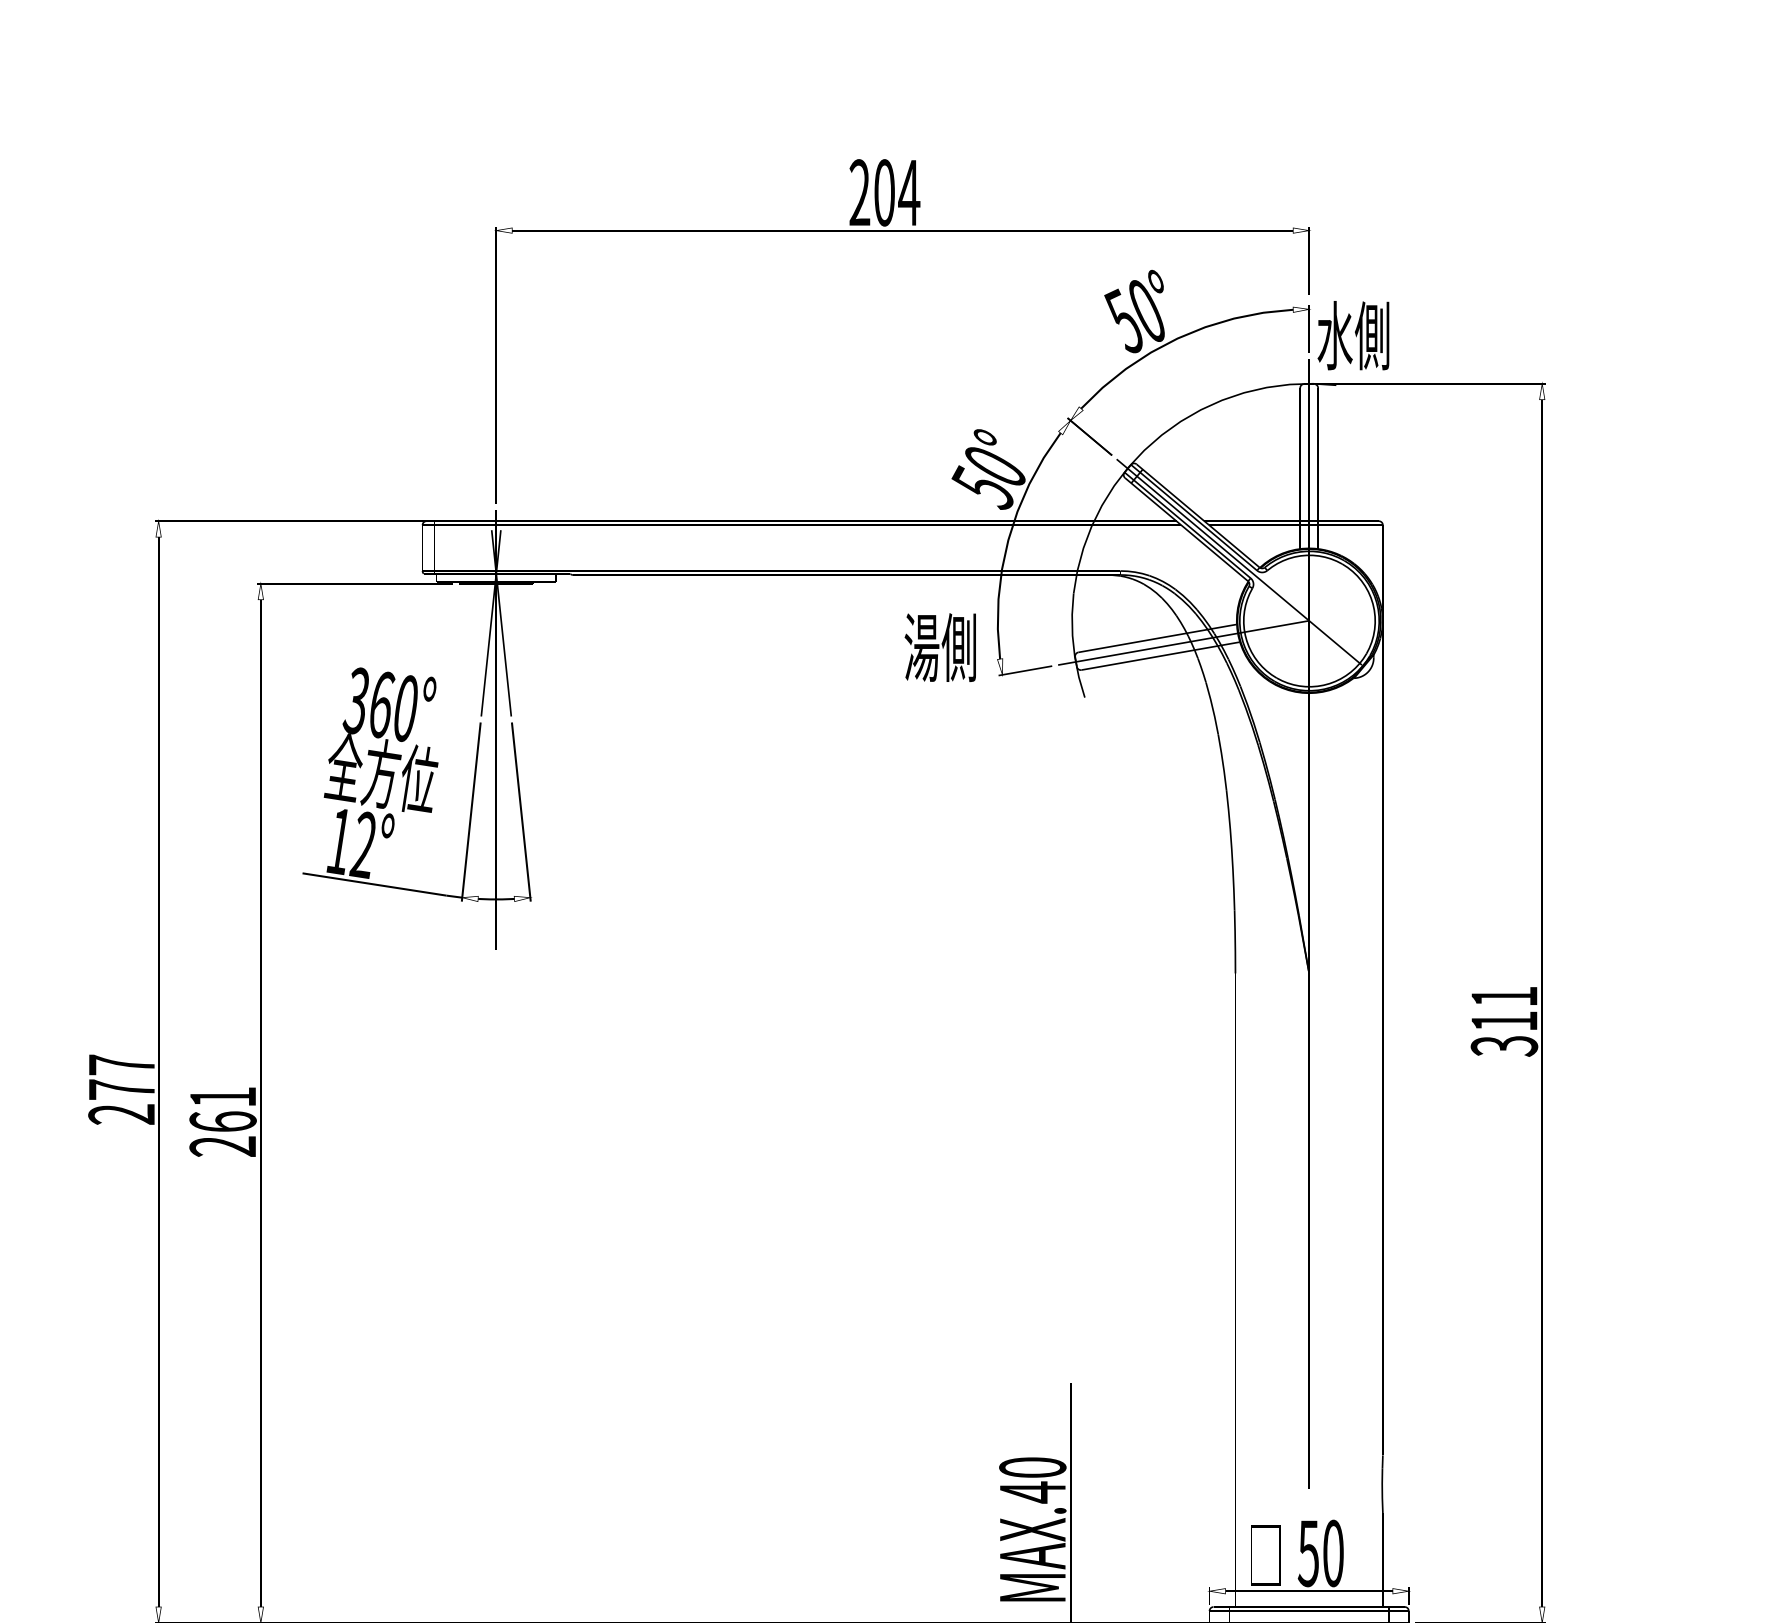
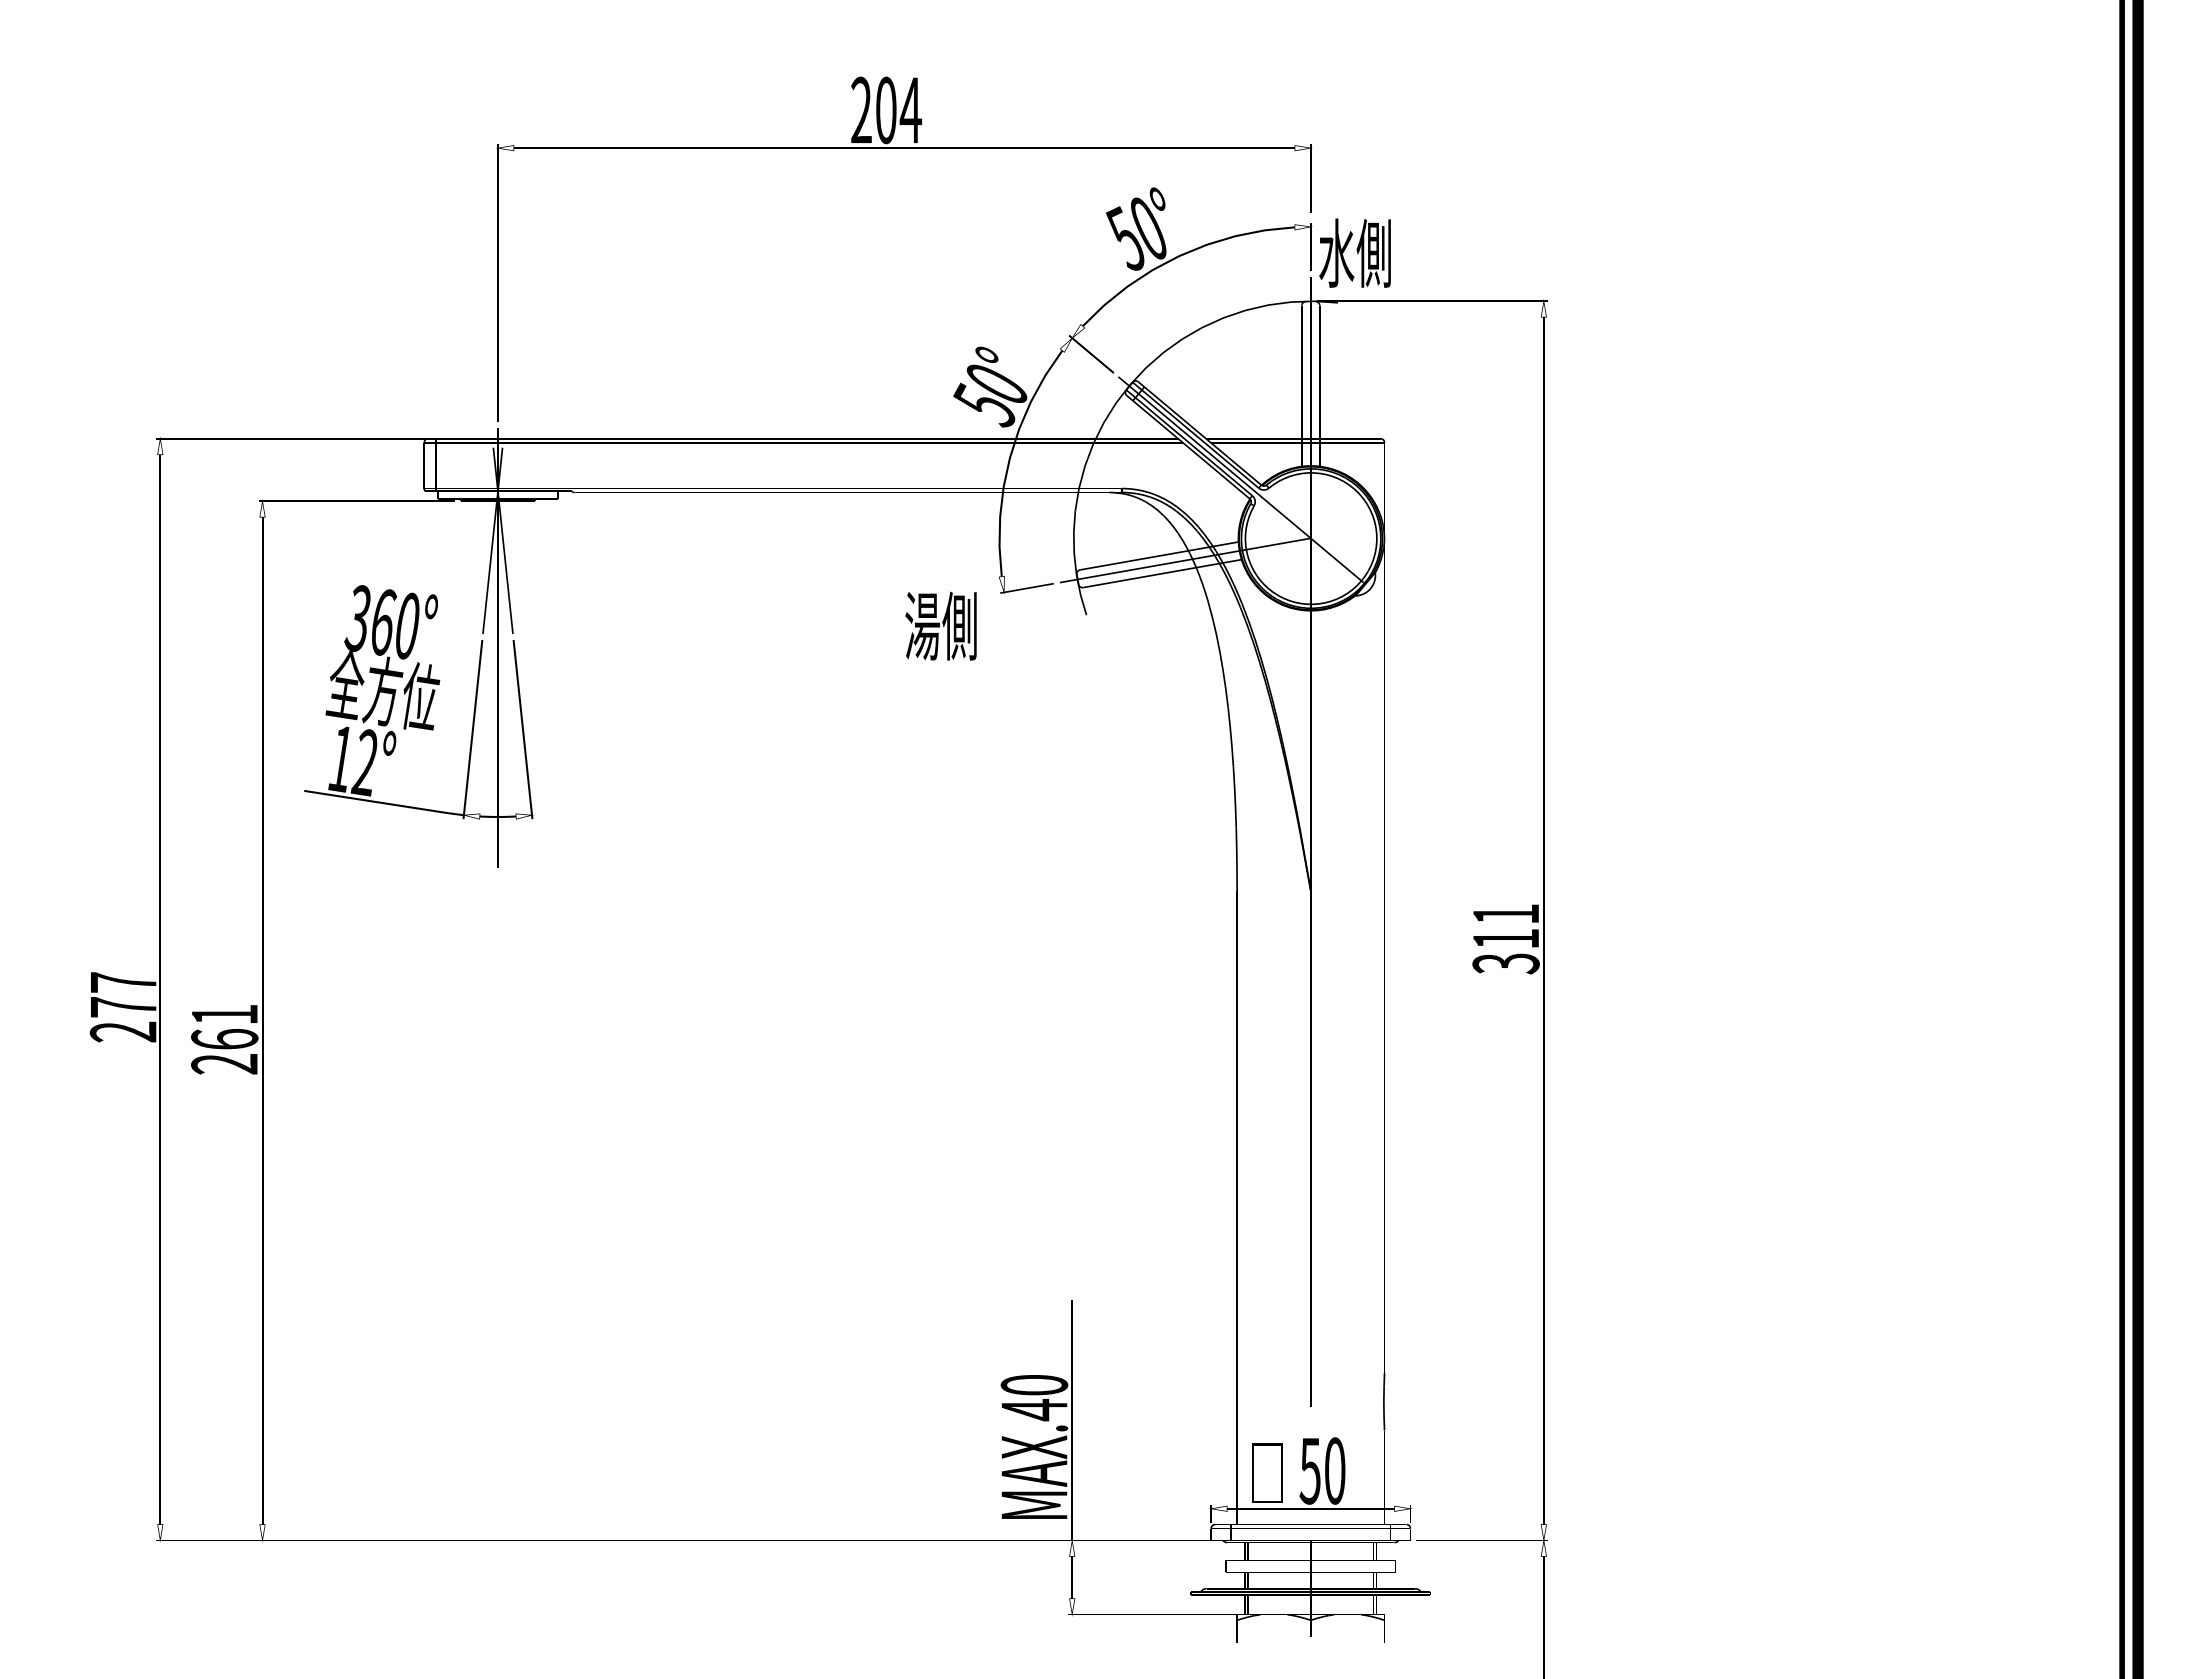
text: (939, 646) -> (940, 625), moved

